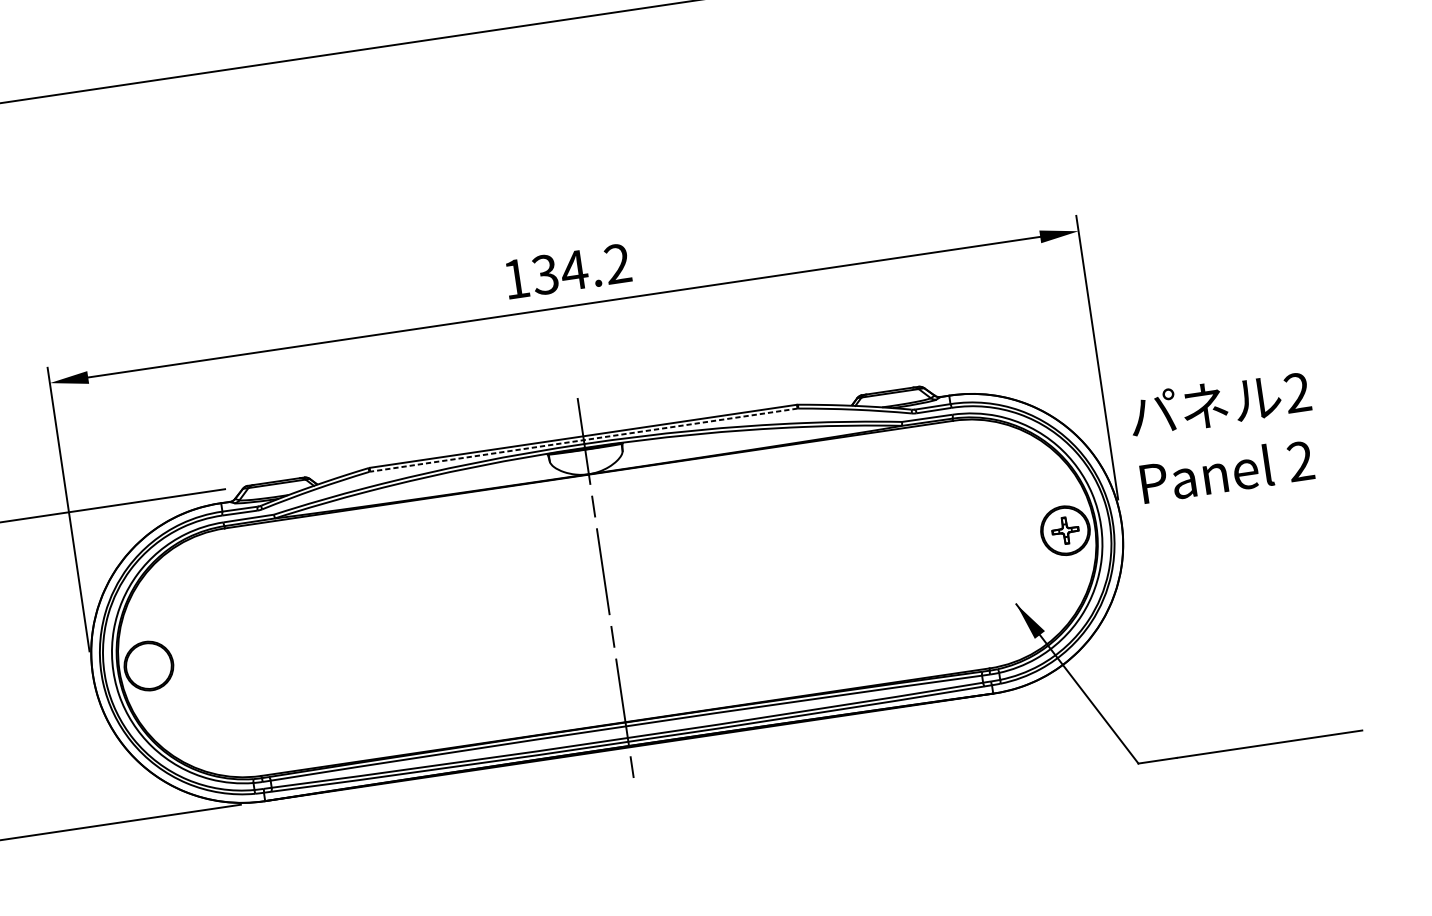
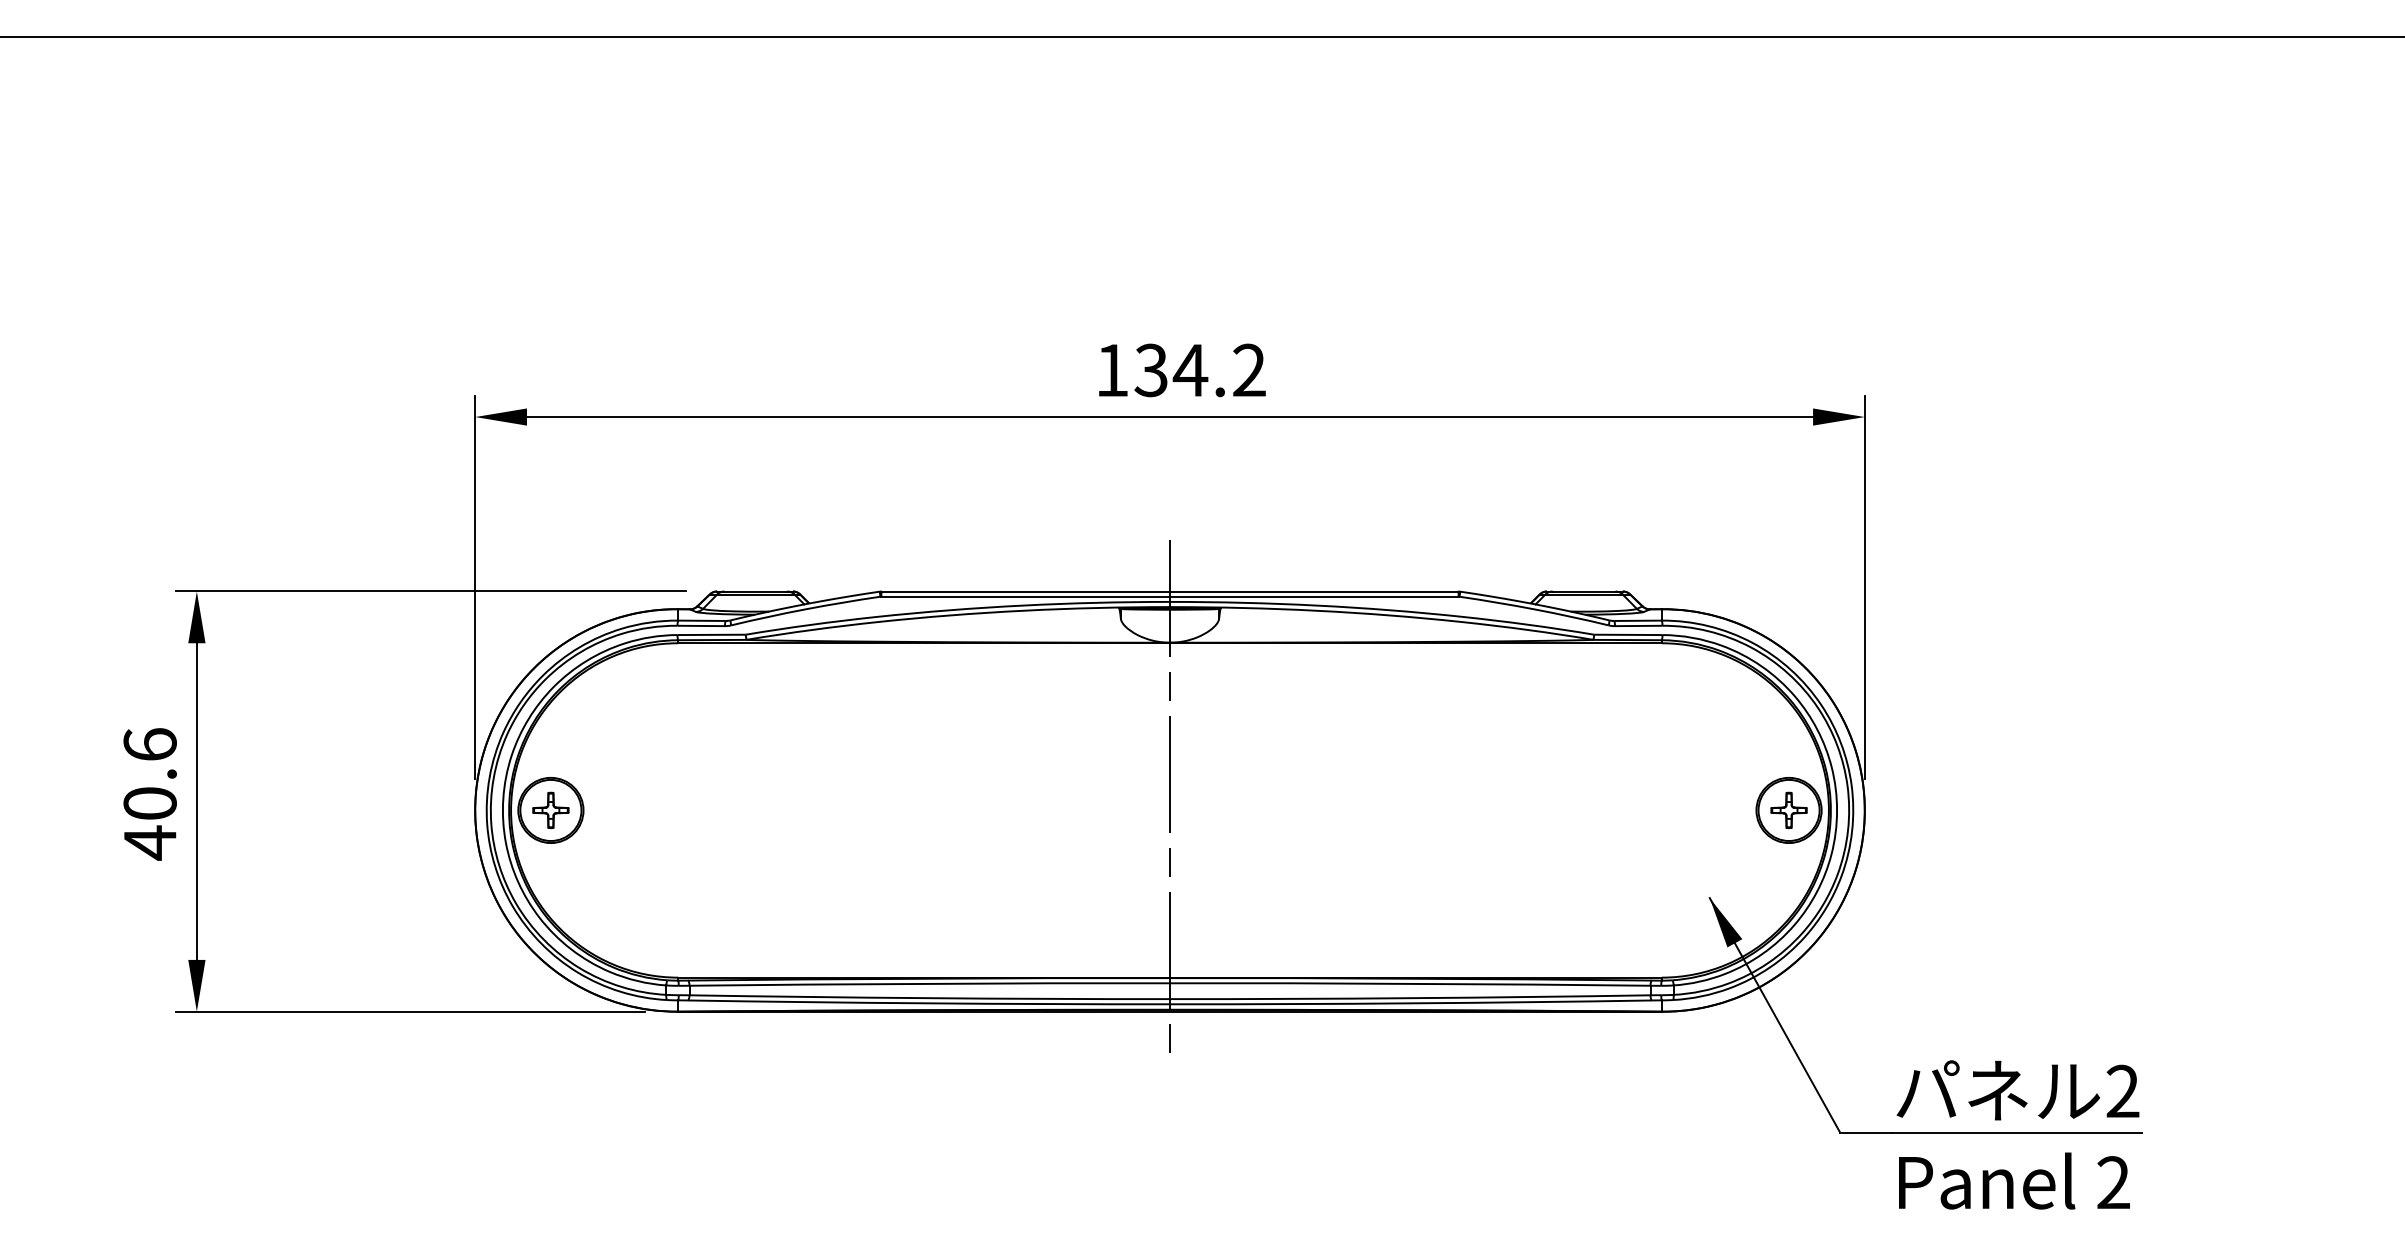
text: (1224, 436) -> (2017, 1134), moved
line: (584, 439) -> (1170, 596), dashed -> solid
part: (148, 666) -> (550, 810), added

